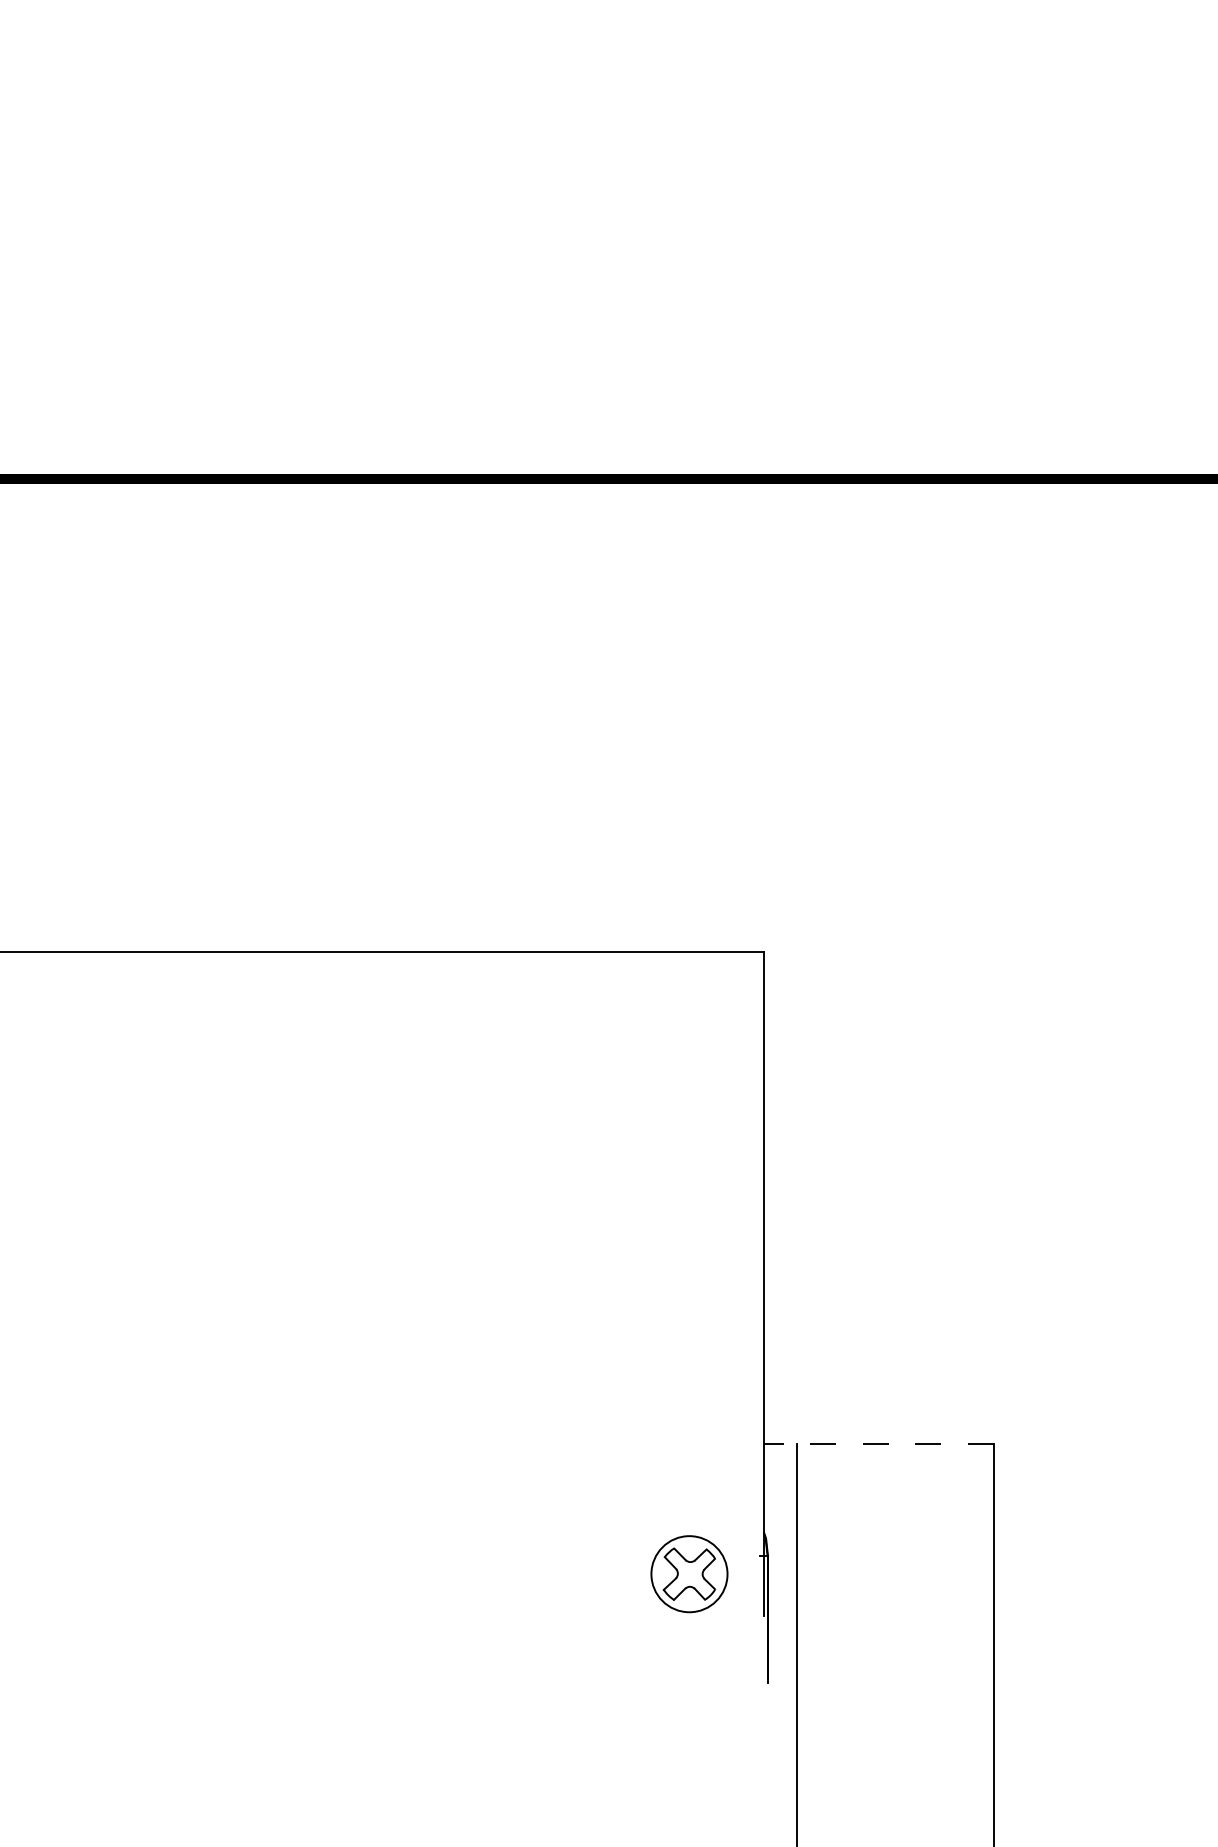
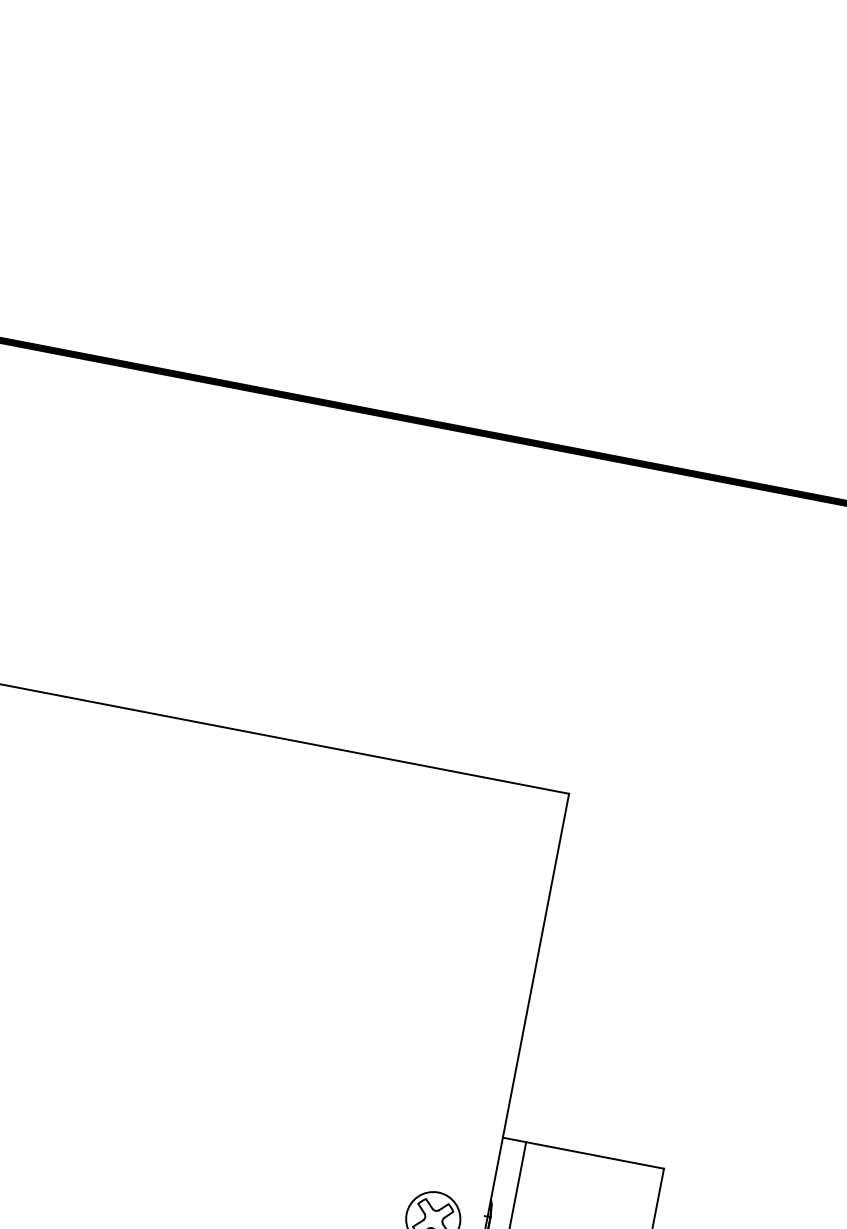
line: (878, 1443) -> (583, 1153), dashed -> solid

